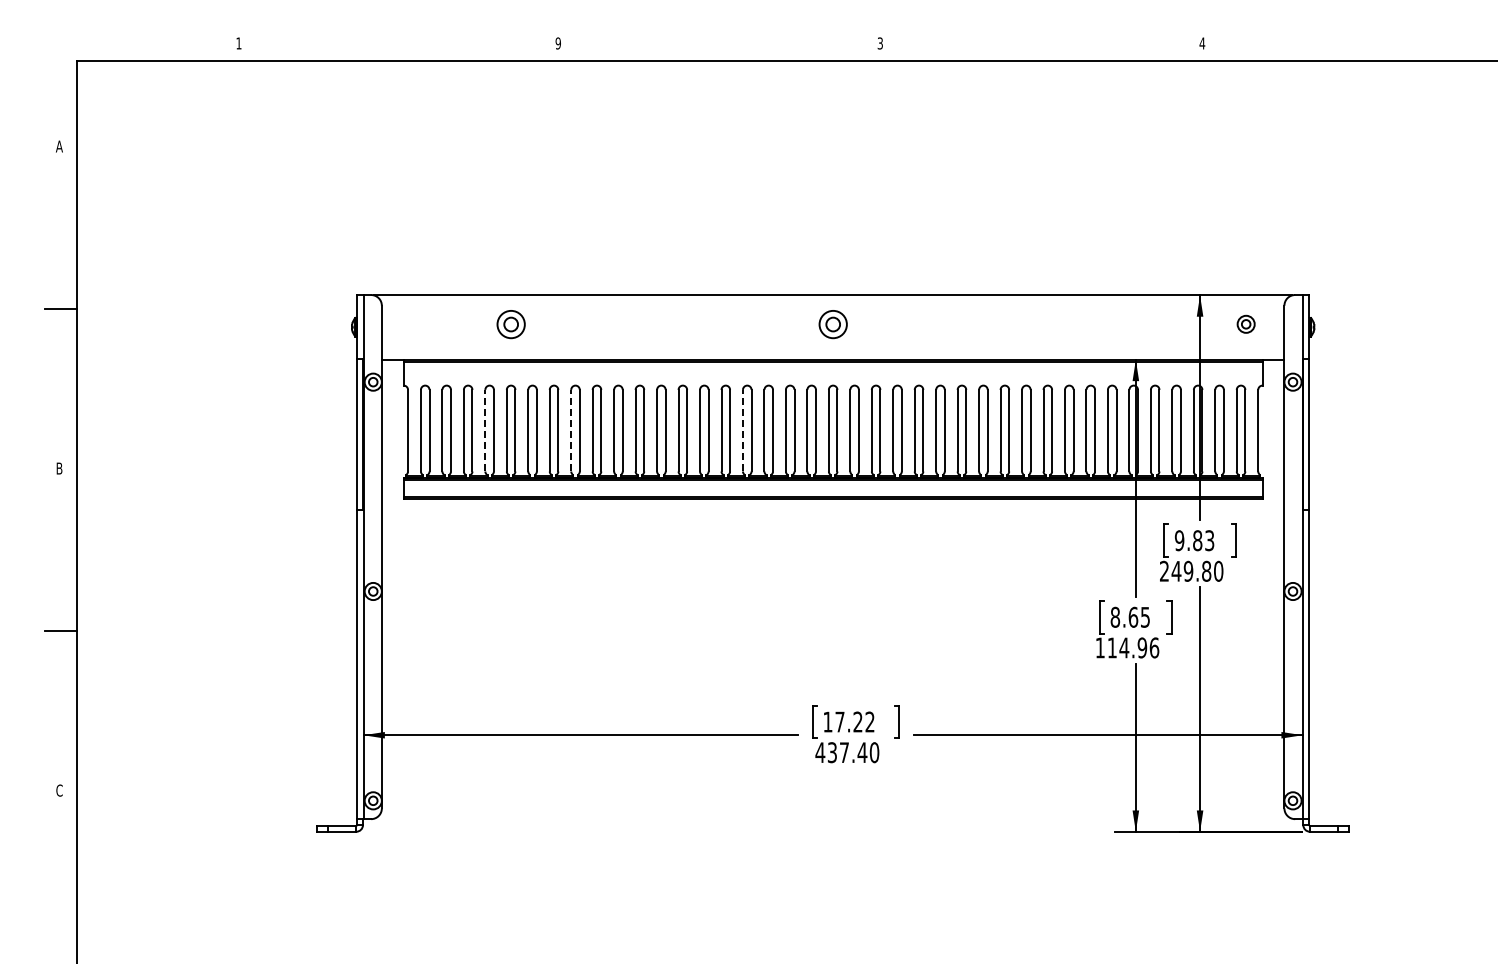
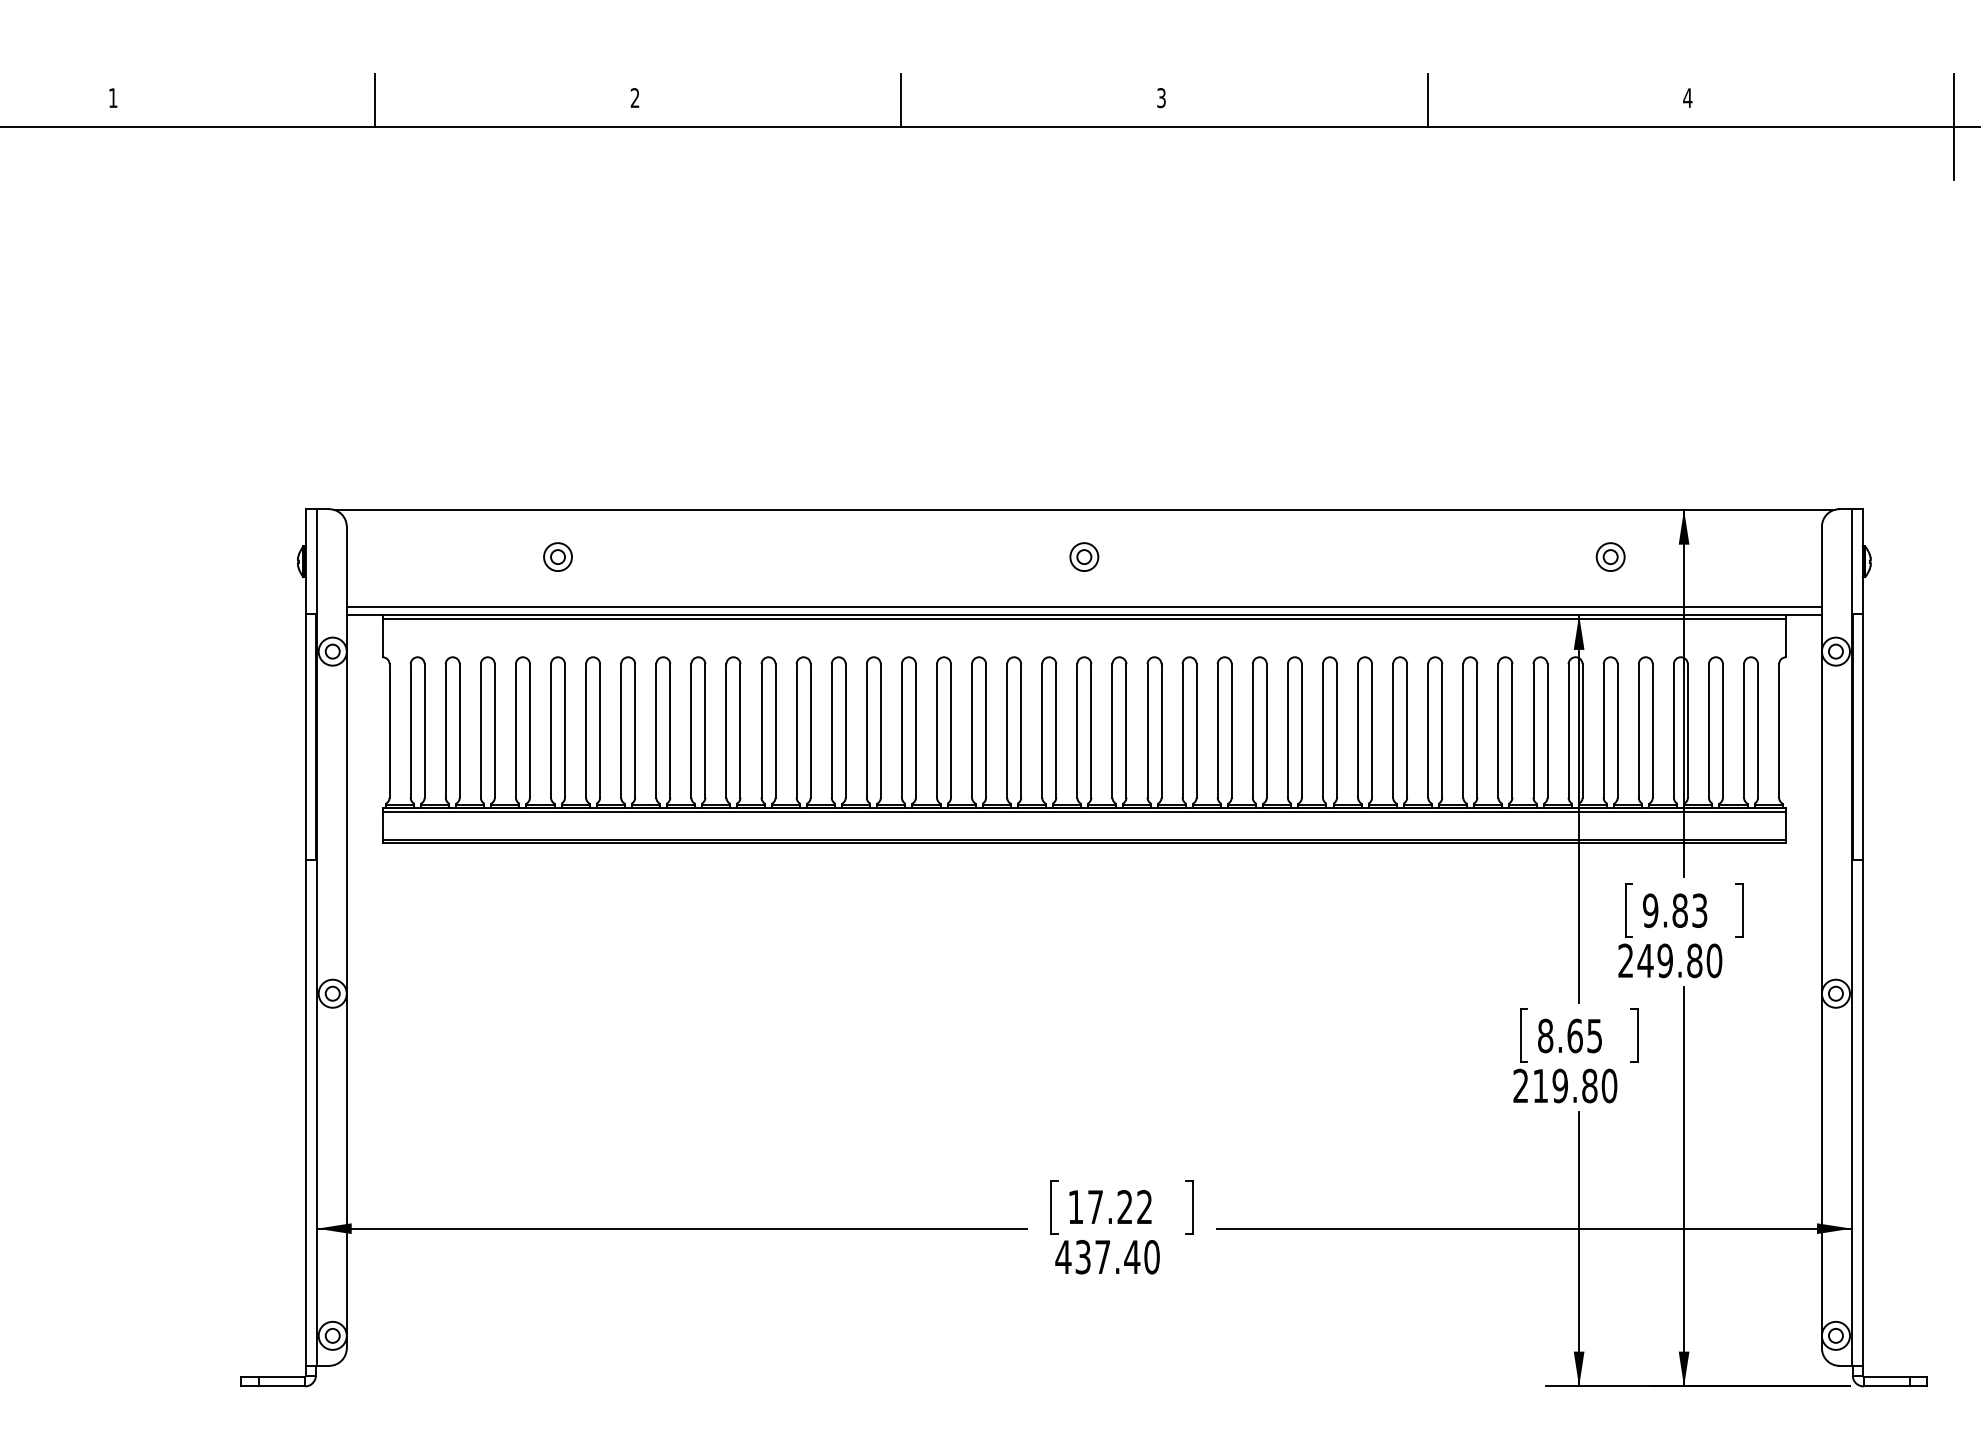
text: (557, 43) -> (633, 98), 9 -> 2
line: (399, 44) -> (375, 99), added
line: (721, 44) -> (901, 99), added
line: (1043, 44) -> (1428, 99), added
line: (1365, 60) -> (1954, 125), added
part: (510, 323) -> (557, 555), size x0.62
part: (832, 323) -> (1083, 555), size x0.62
part: (1245, 323) -> (1609, 555), moved
line: (832, 354) -> (1083, 606), added
line: (485, 430) -> (516, 730), dashed -> solid
line: (571, 430) -> (656, 730), dashed -> solid
line: (742, 430) -> (936, 730), dashed -> solid
text: (1127, 647) -> (1565, 1085), 114.96 -> 219.80

